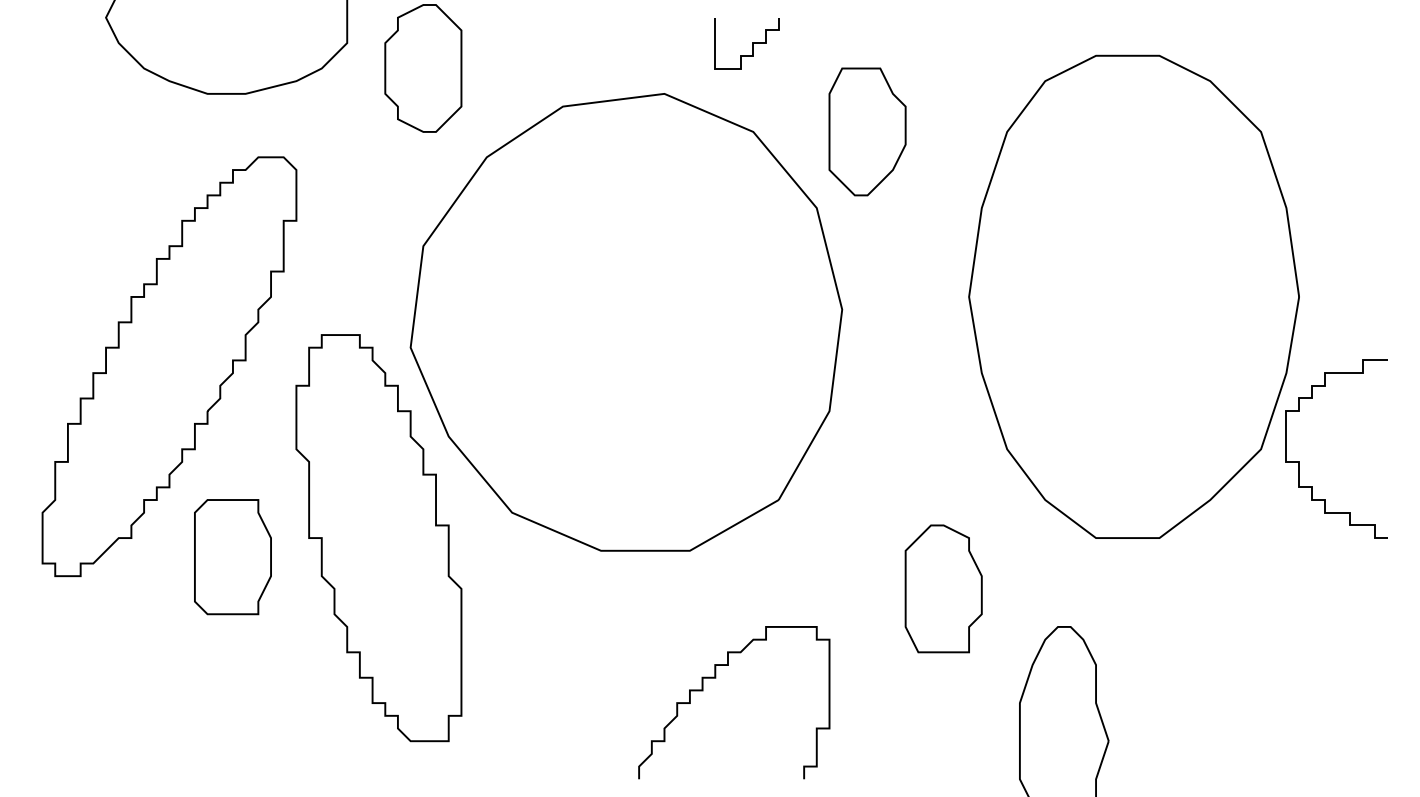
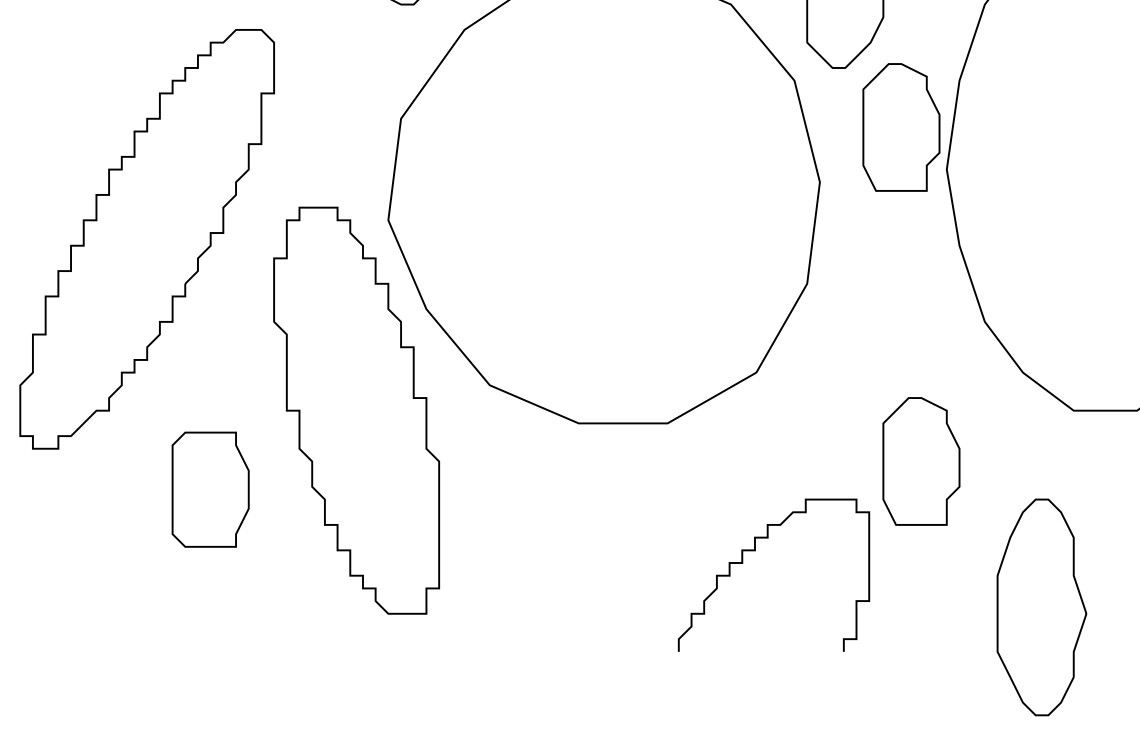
part: (923, 254) -> (901, 127), added
part: (232, 557) -> (210, 490), moved
part: (716, 678) -> (756, 551), moved

